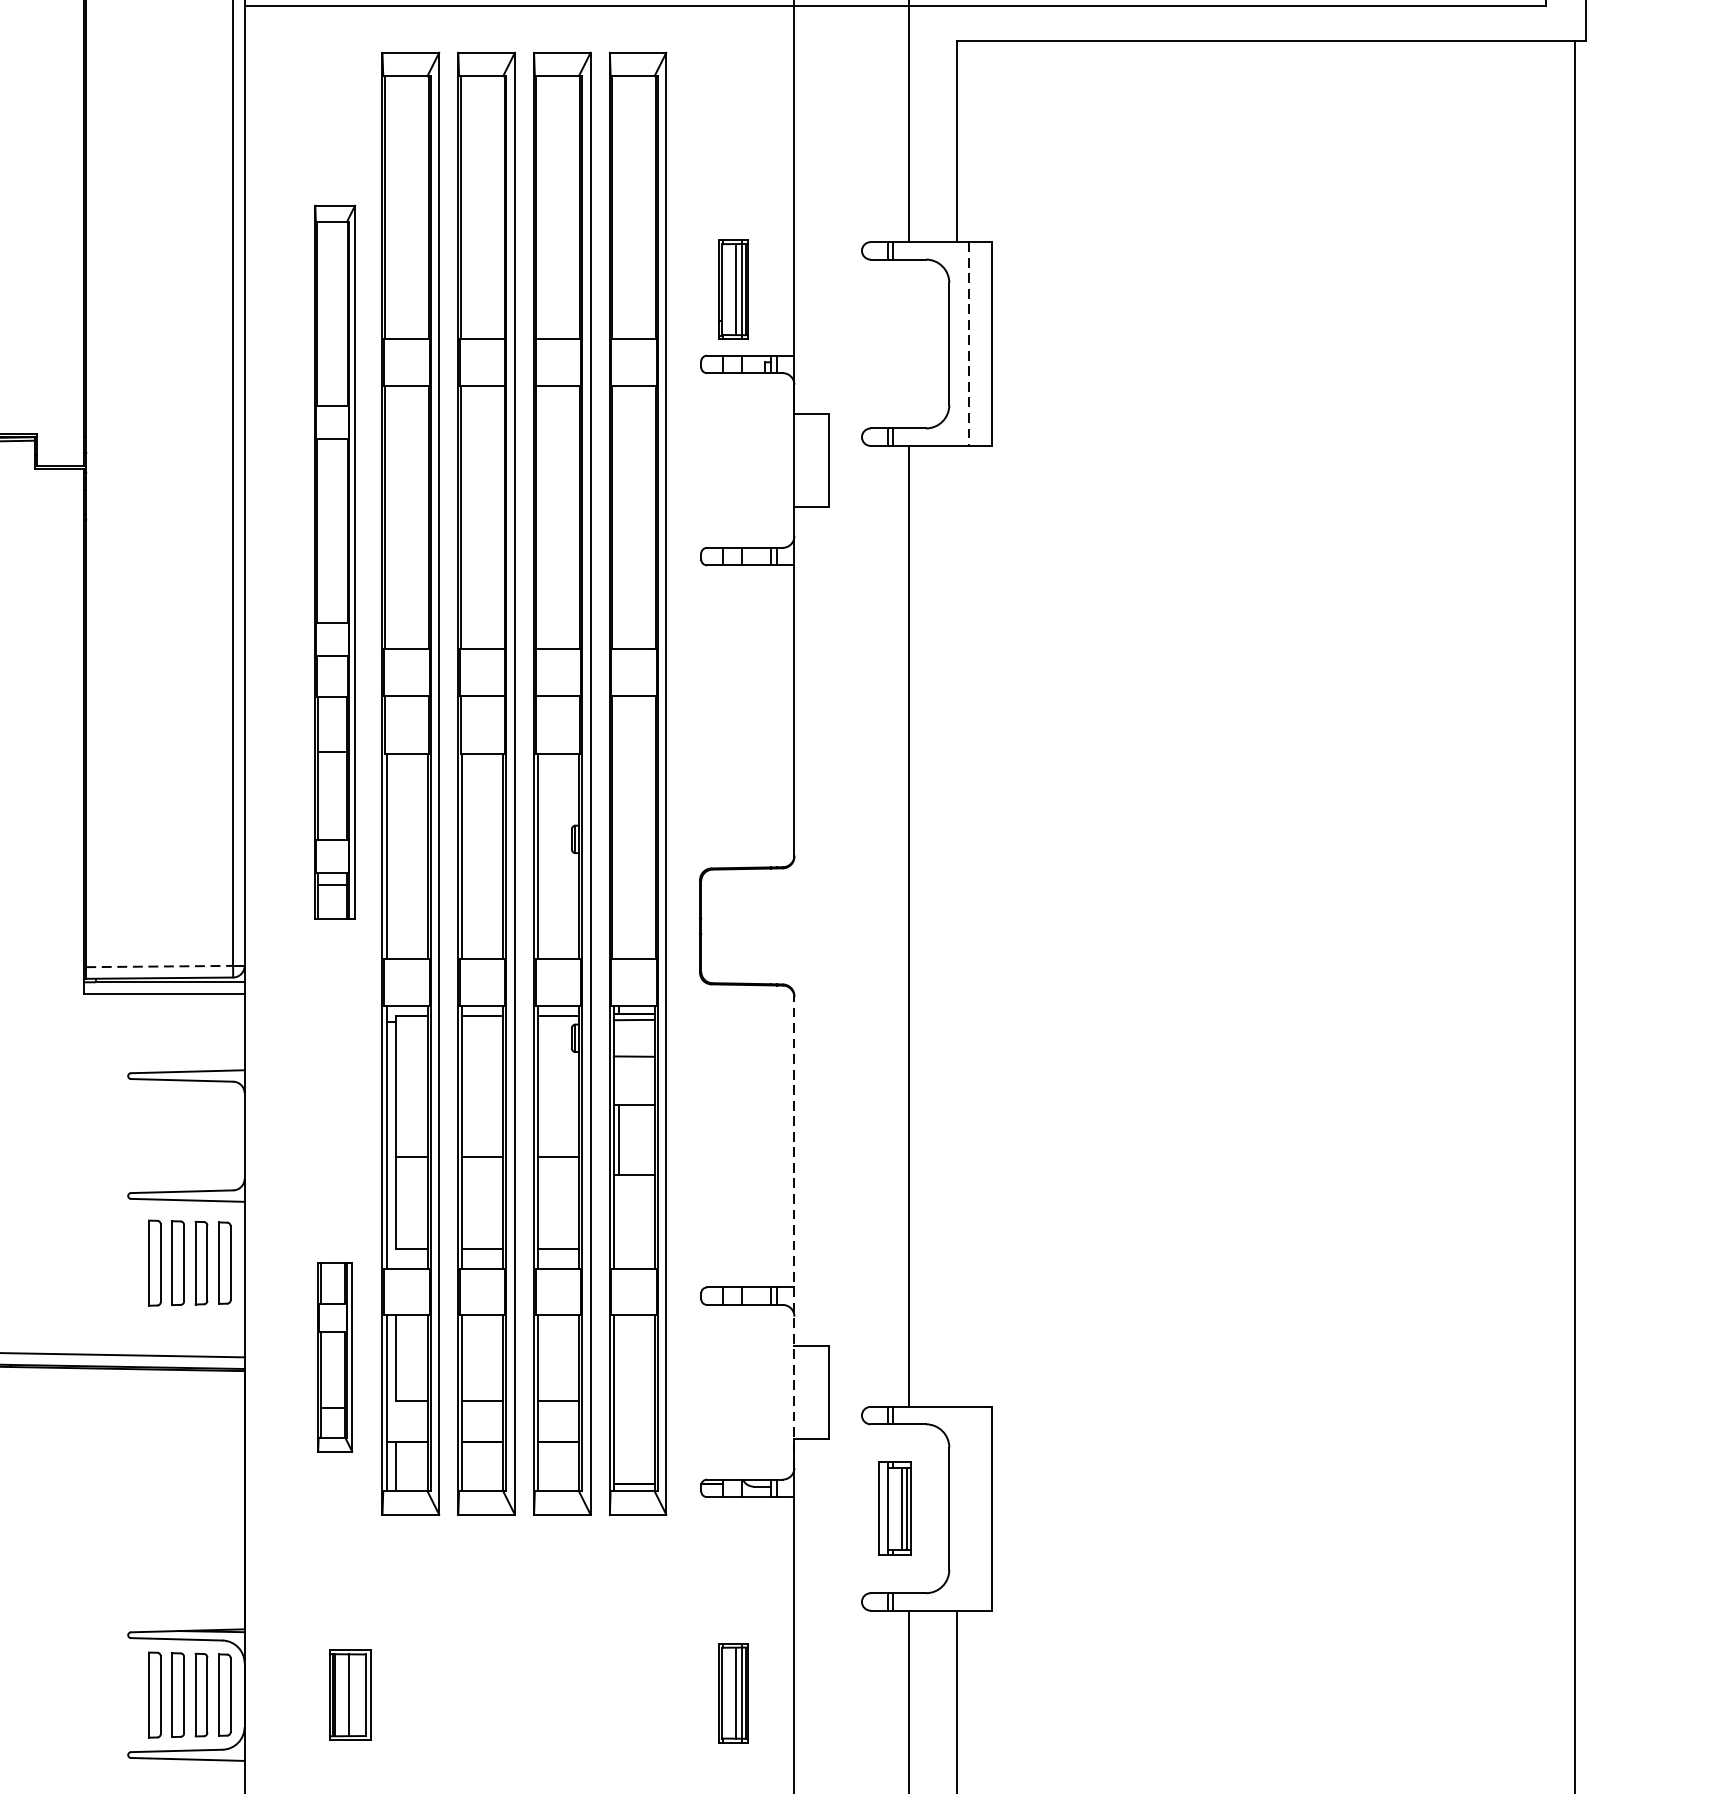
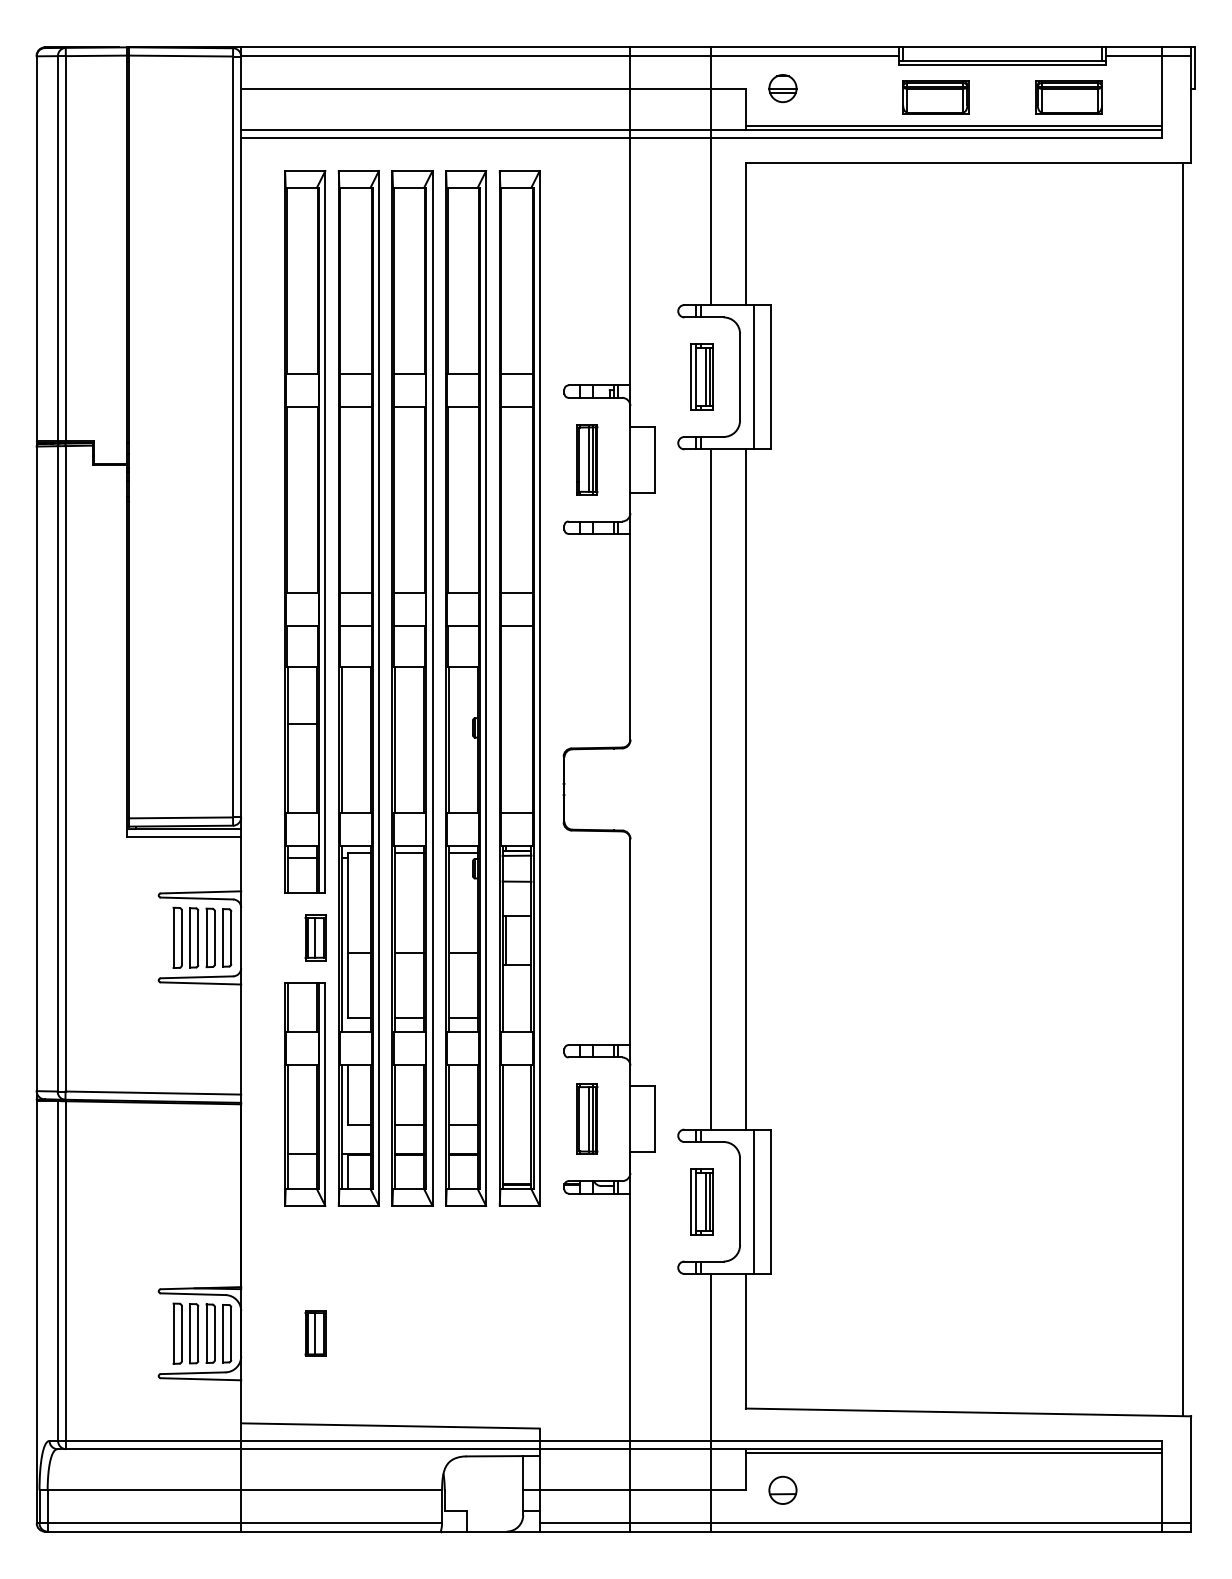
part: (733, 289) -> (587, 459), moved
part: (894, 343) -> (701, 376), added
line: (969, 344) -> (754, 377), dashed -> solid
part: (335, 561) -> (305, 531), size x1.43
line: (956, 926) -> (745, 789), added
line: (160, 965) -> (181, 817), dashed -> solid
part: (349, 1135) -> (315, 937), added
line: (794, 1231) -> (630, 1005), dashed -> solid
part: (189, 1262) -> (202, 937), moved
part: (335, 1357) -> (305, 1094), size x1.67
line: (969, 1508) -> (754, 1201), added
part: (733, 1691) -> (587, 1118), moved
part: (349, 1694) -> (315, 1333), size x0.71

